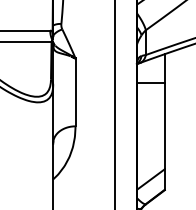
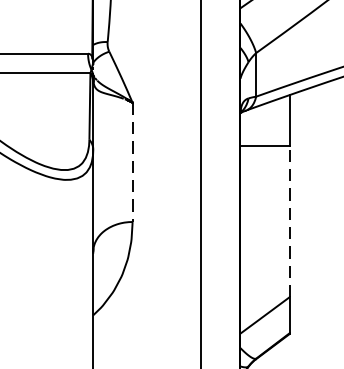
line: (75, 92) -> (132, 162), solid -> dashed
line: (164, 125) -> (288, 220), solid -> dashed

